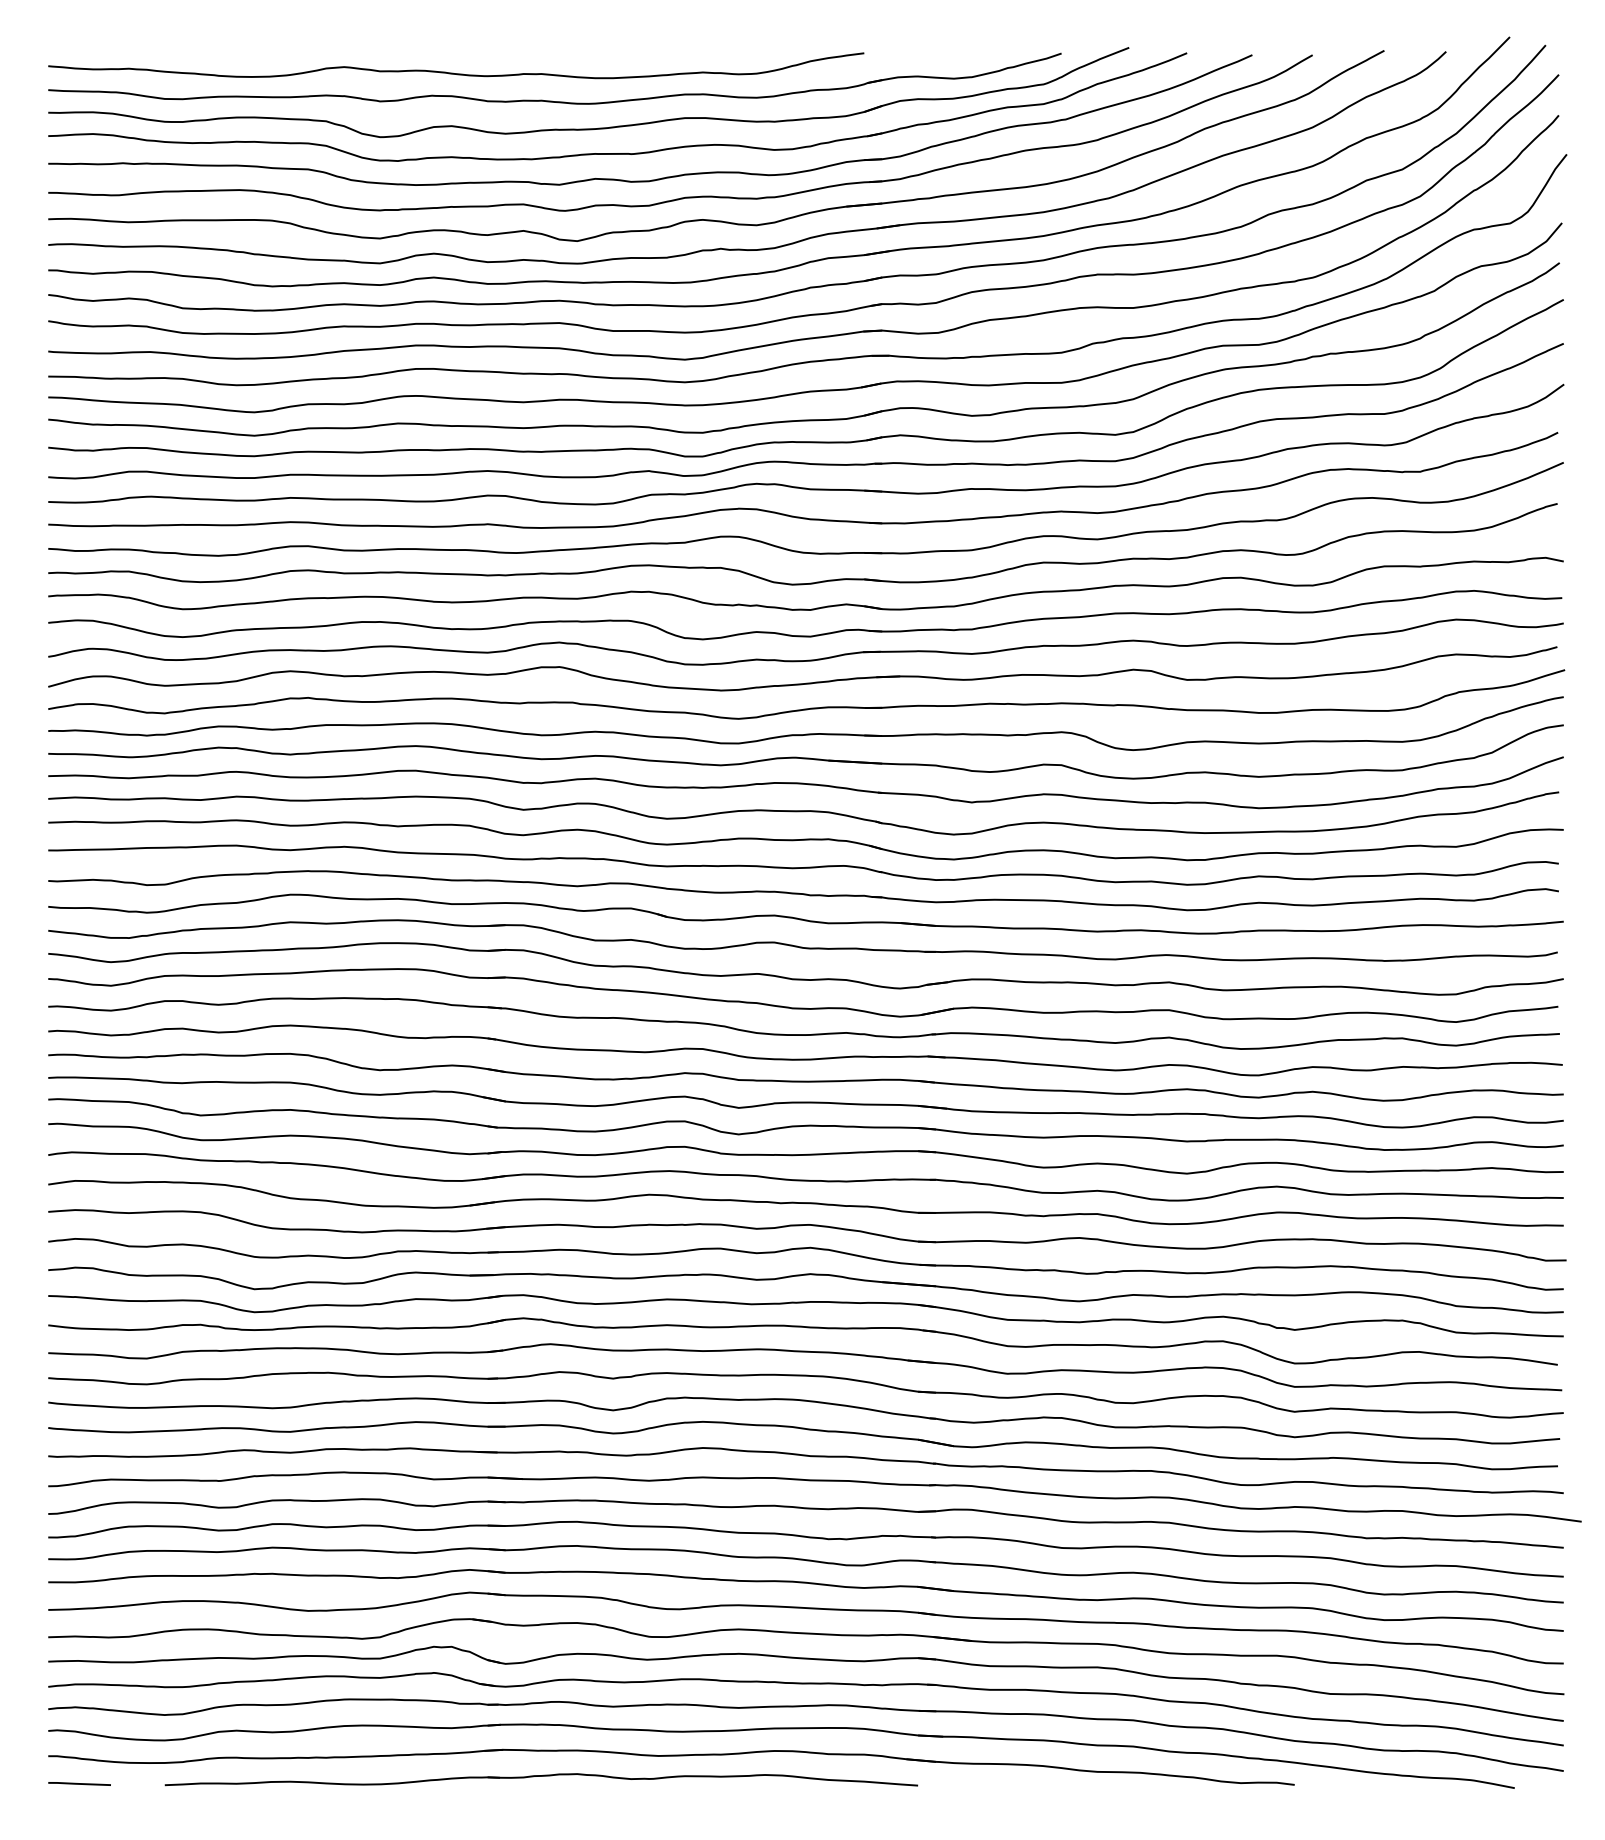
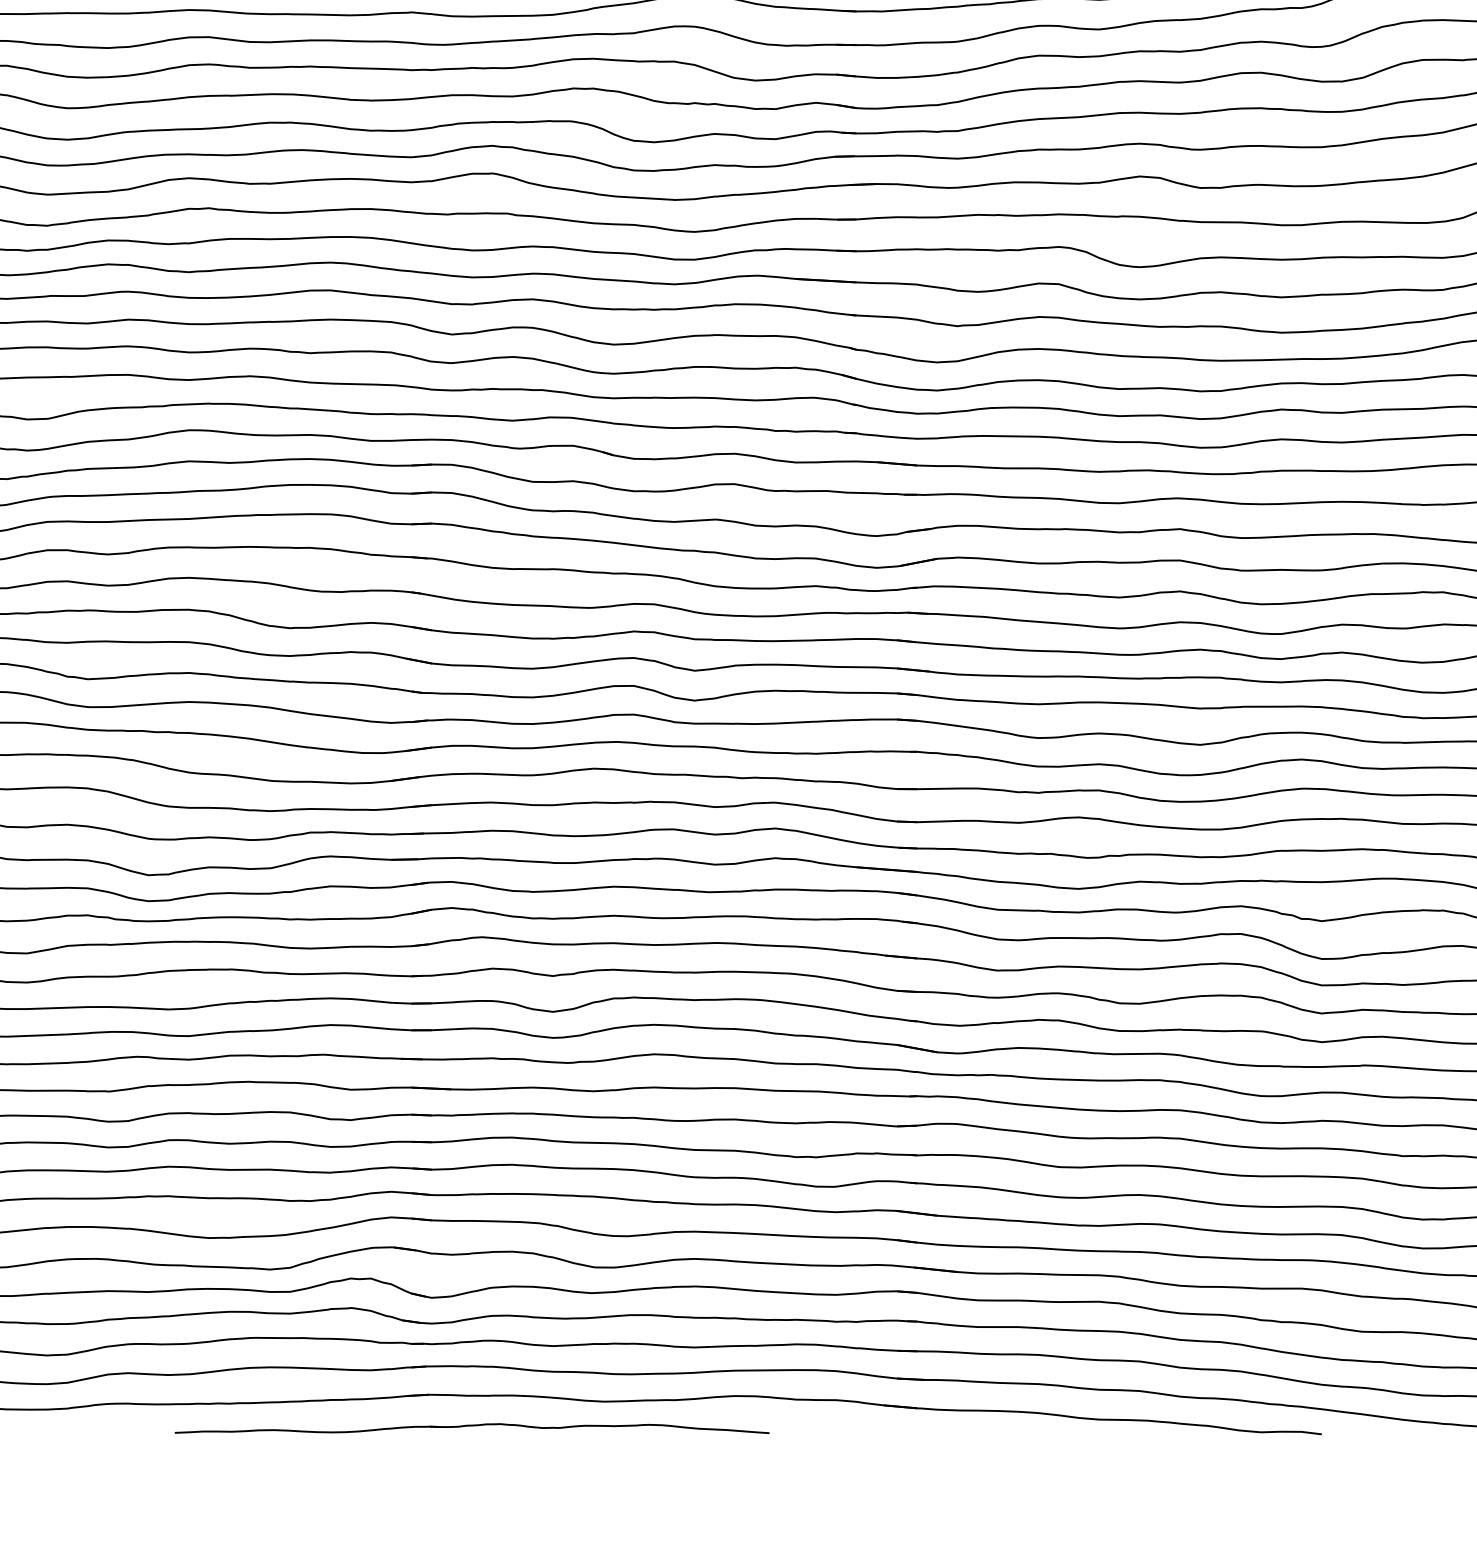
part: (541, 1779) -> (472, 1428), size x0.7

